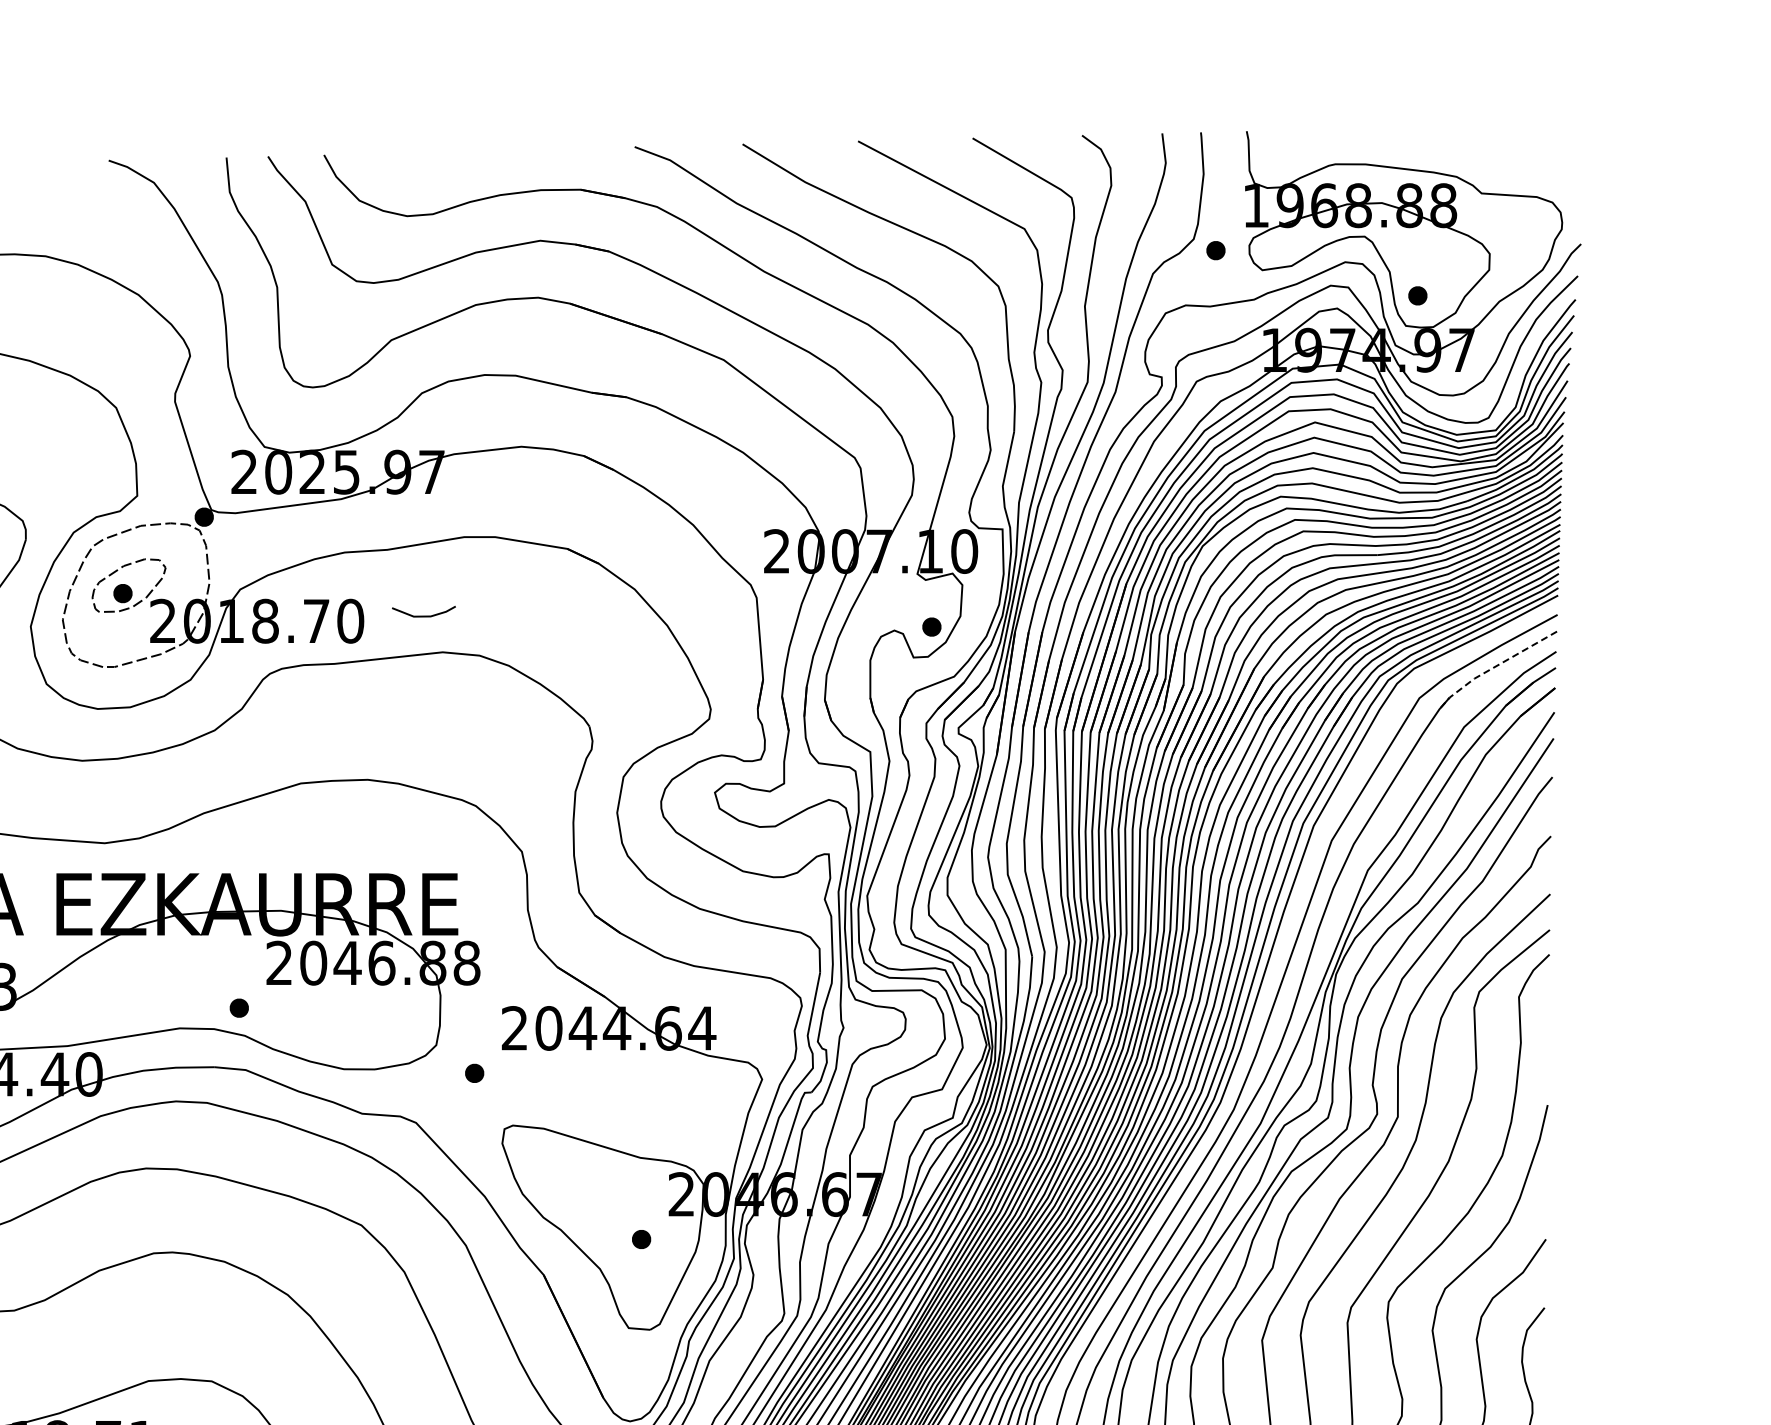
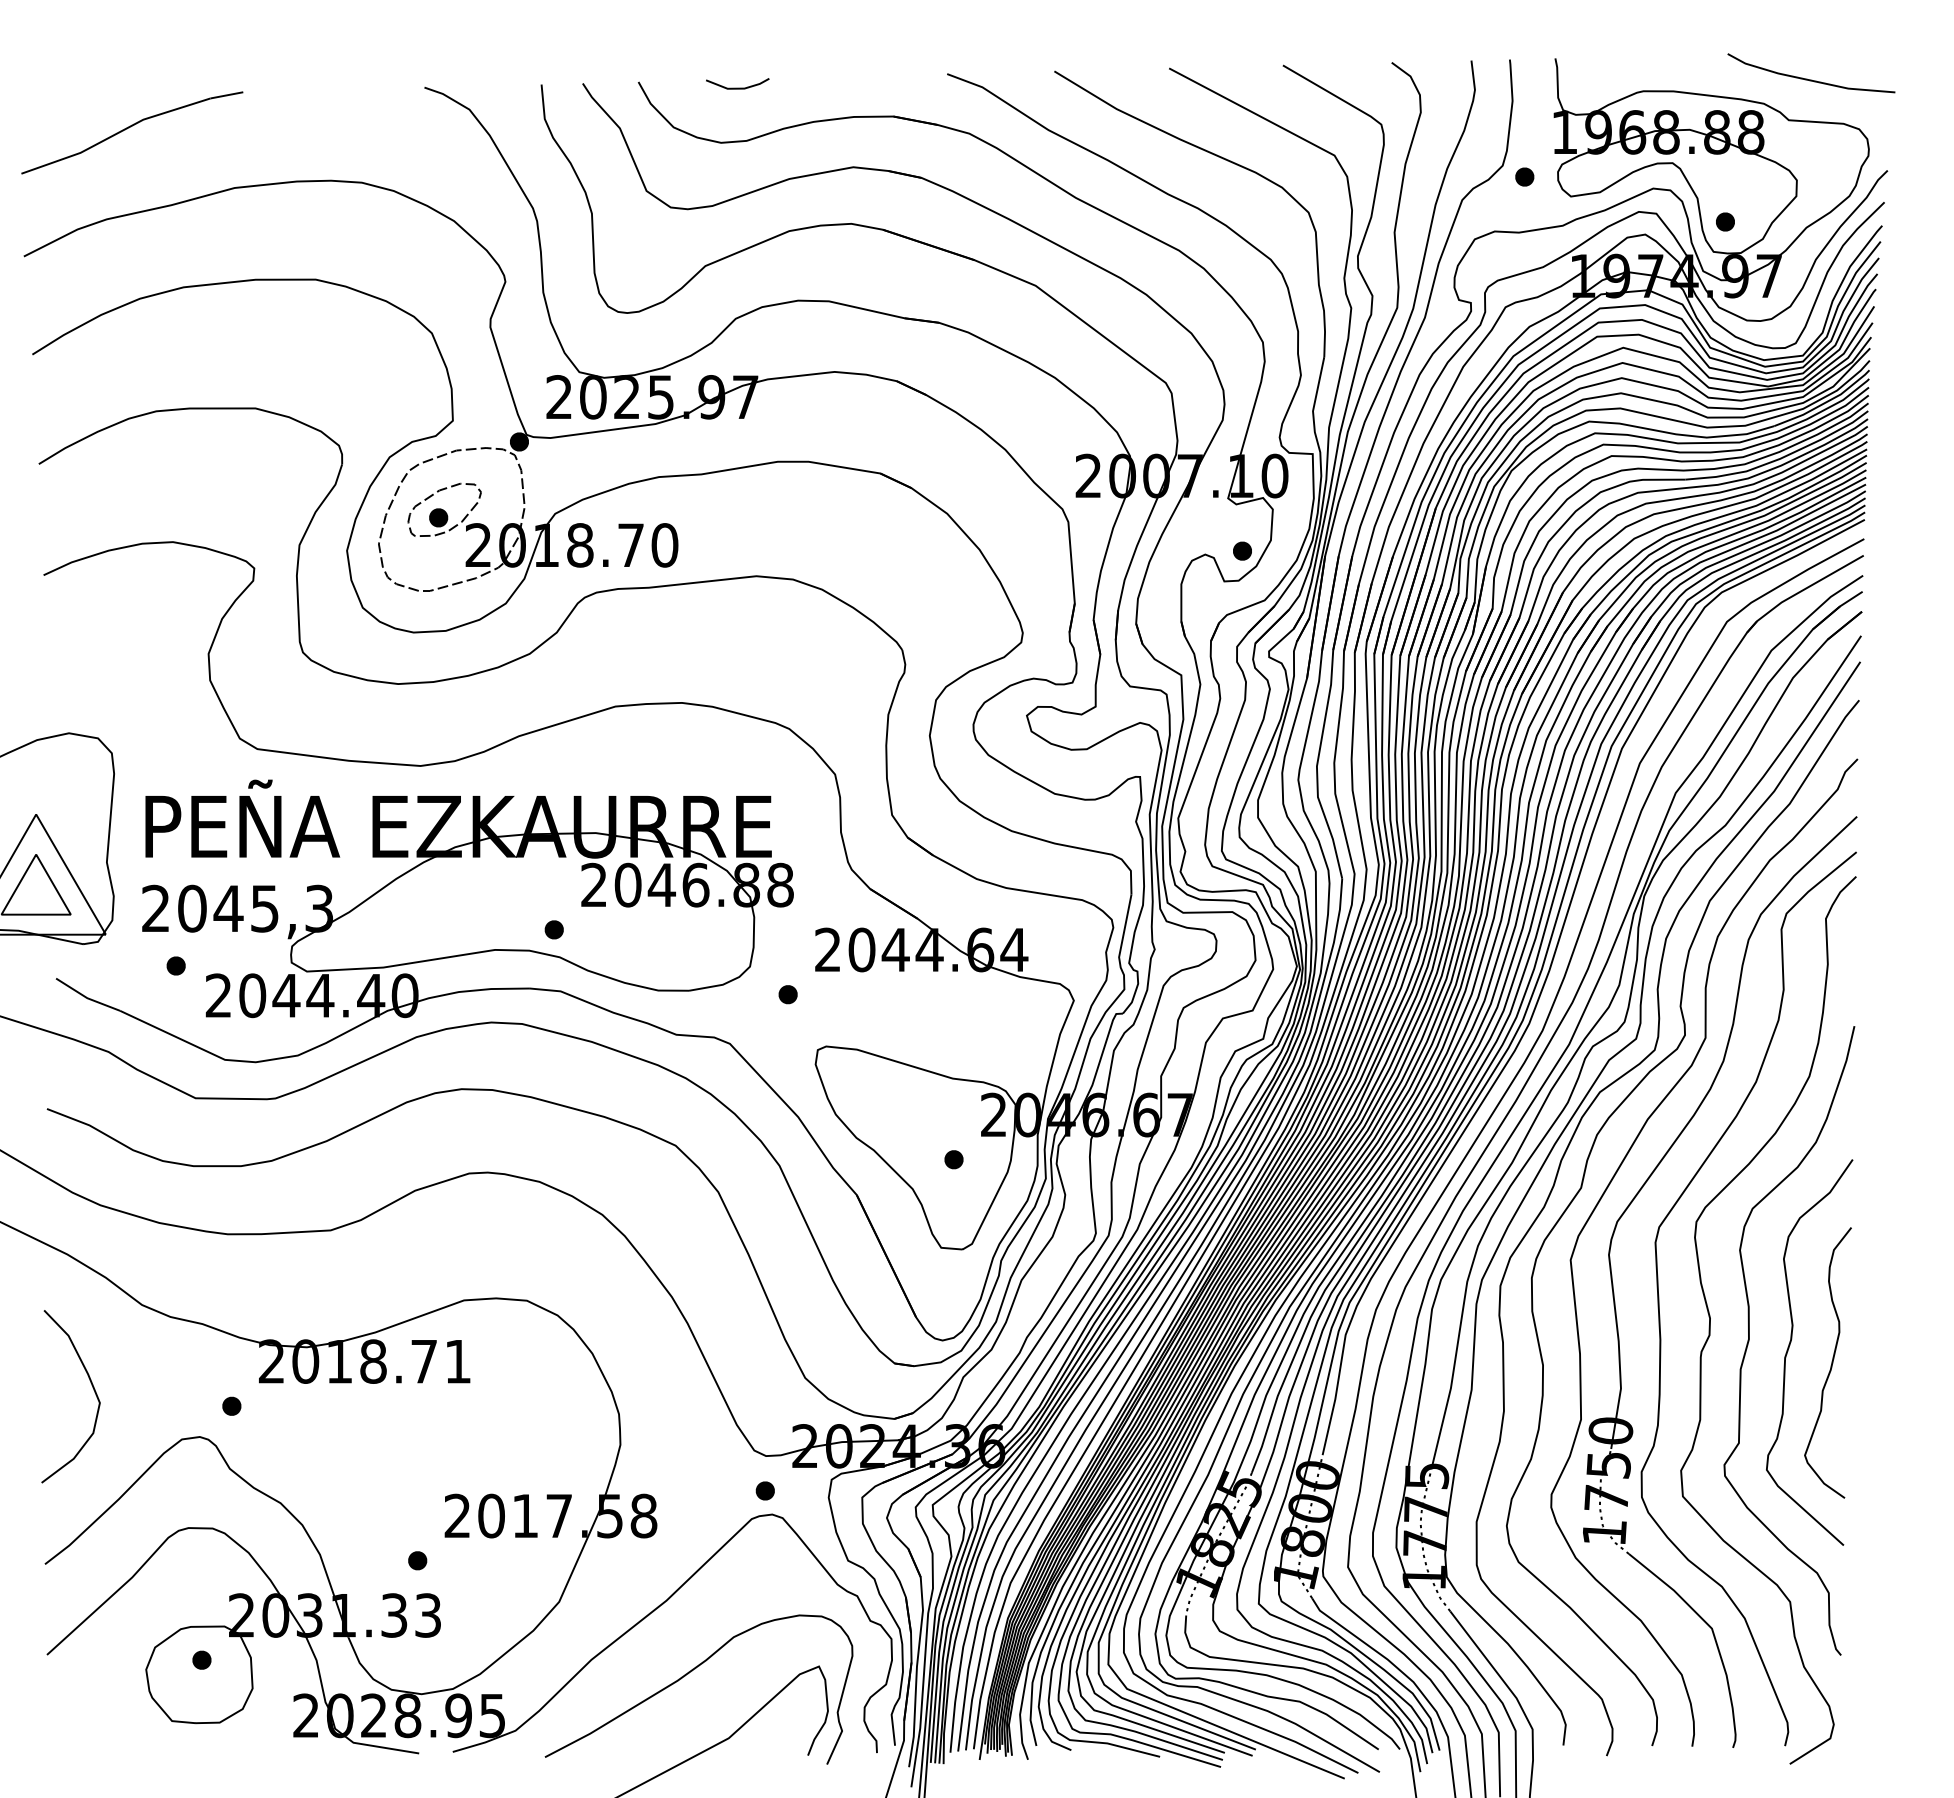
line: (1504, 152) -> (1811, 79), added
line: (423, 615) -> (737, 87), moved
line: (1494, 667) -> (1801, 591), dashed -> solid

